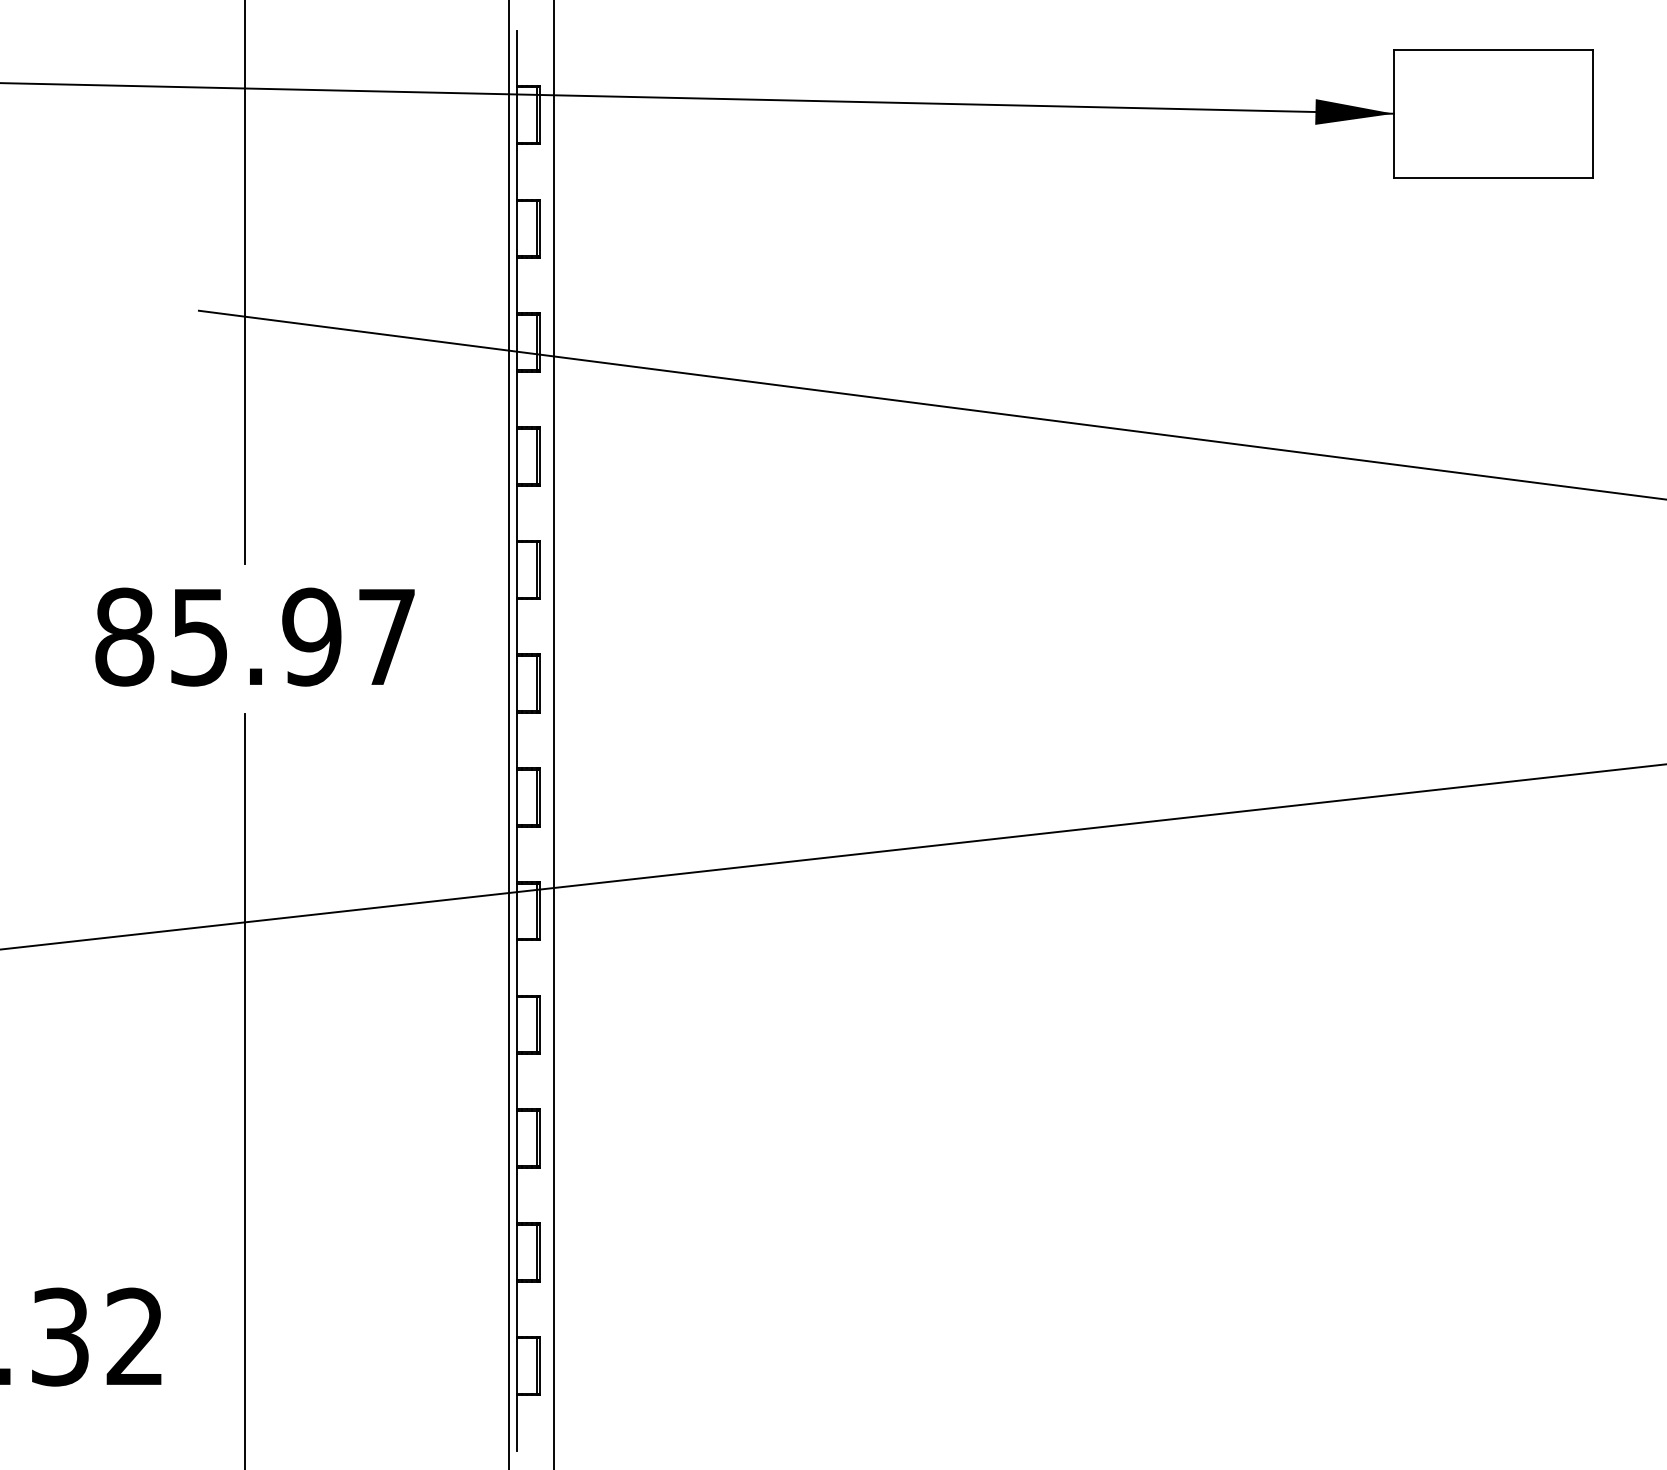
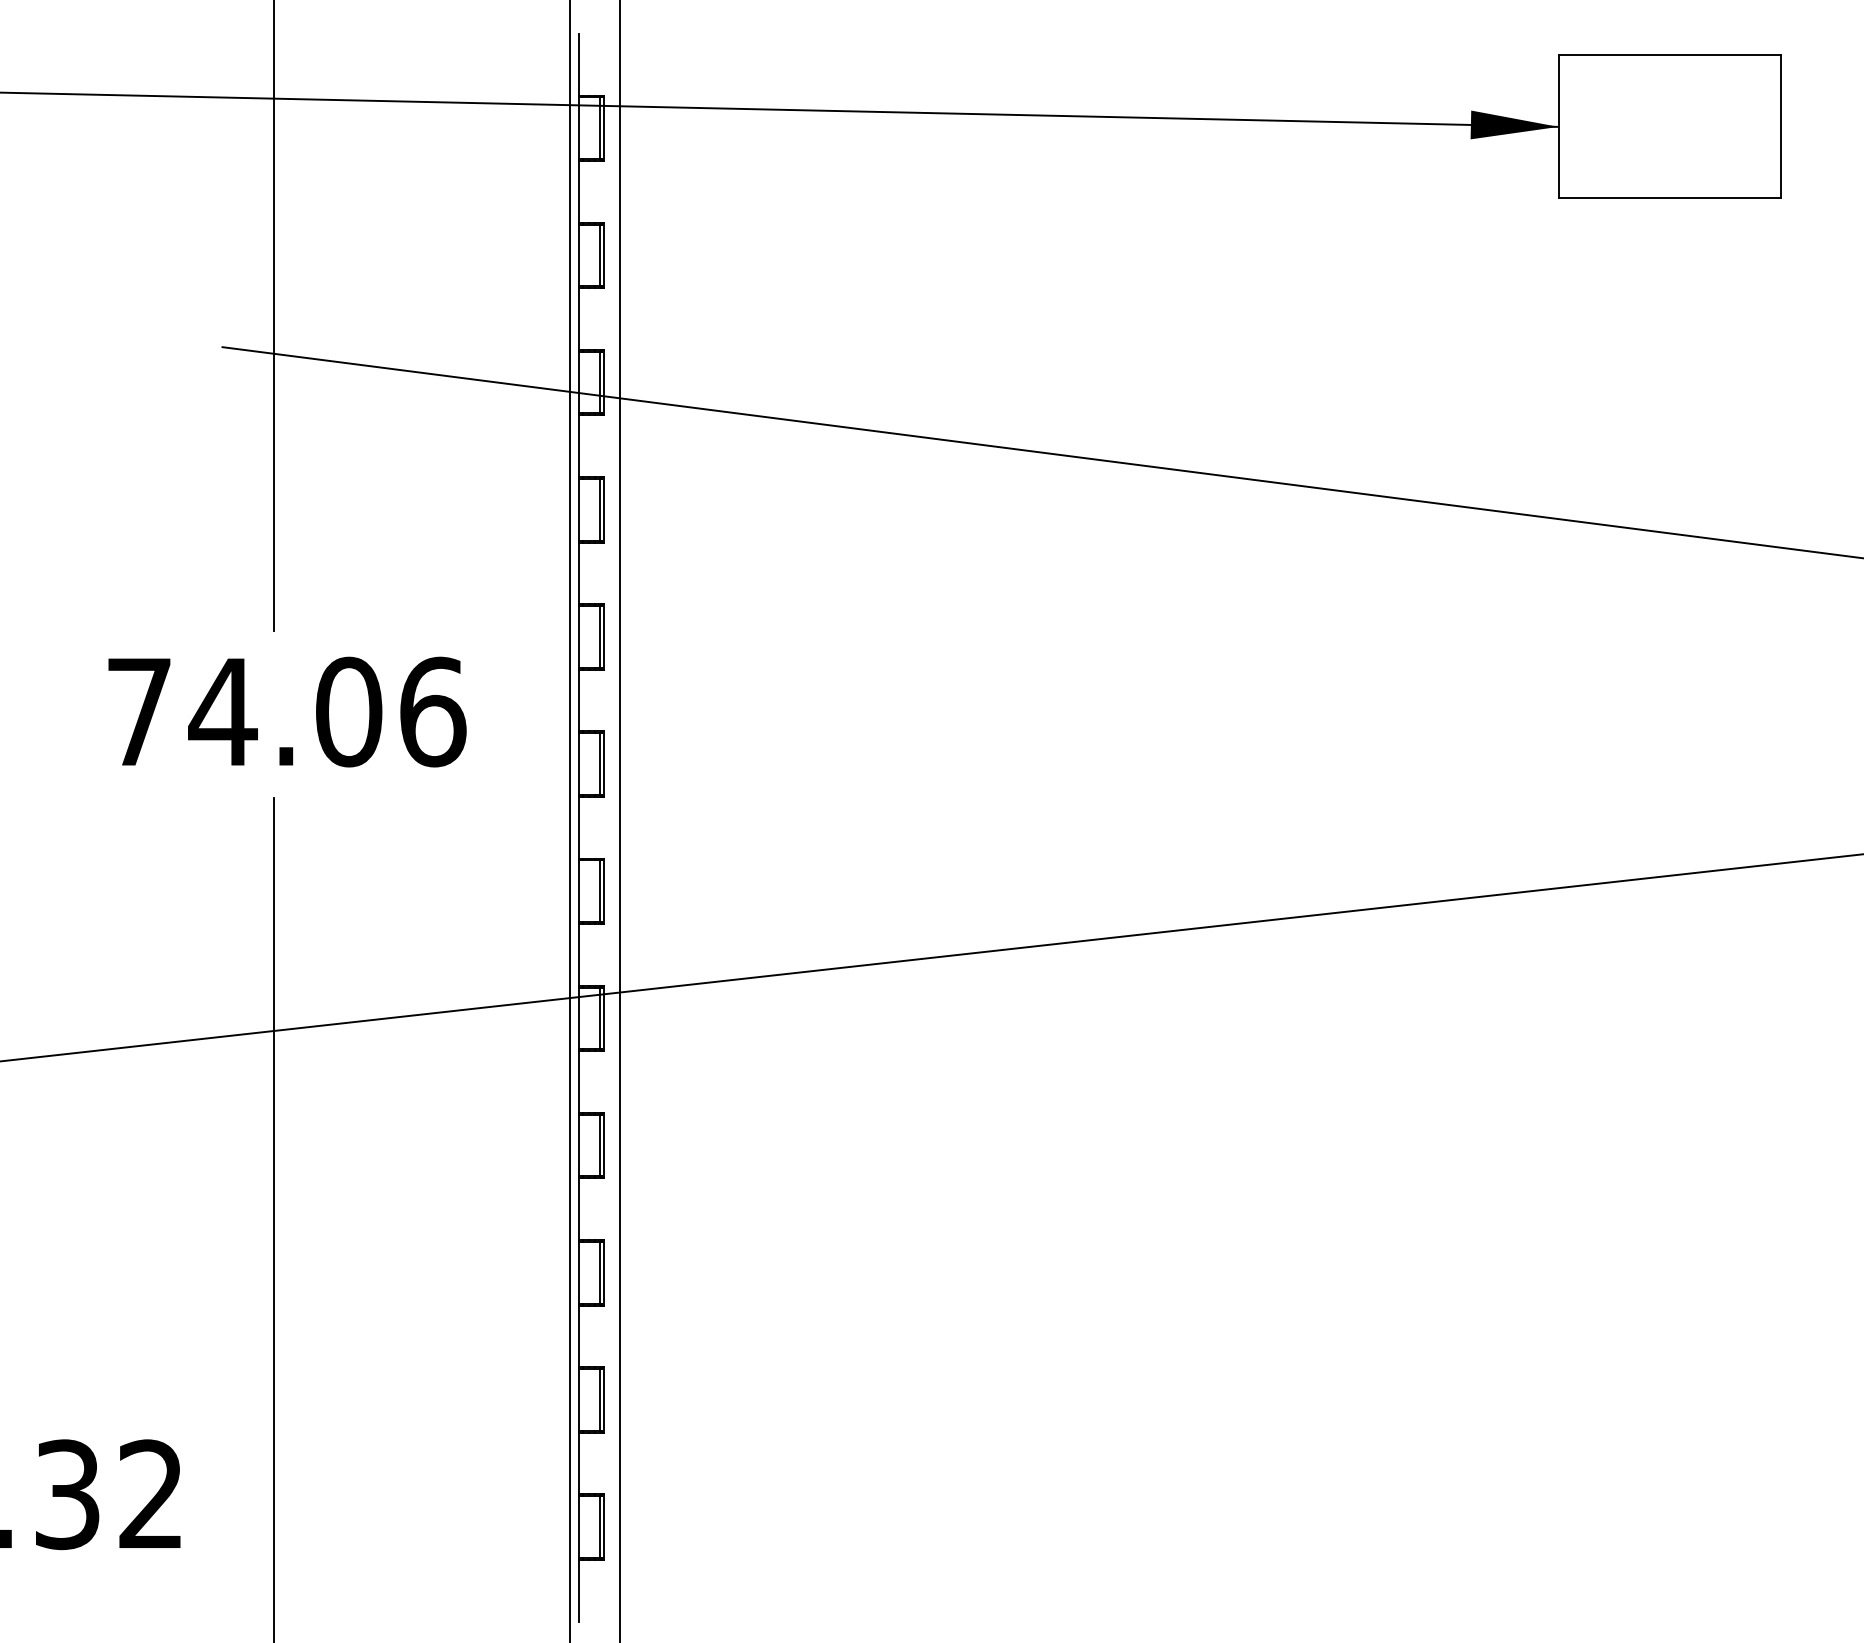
text: (256, 636) -> (286, 711), 85.97 -> 74.06

